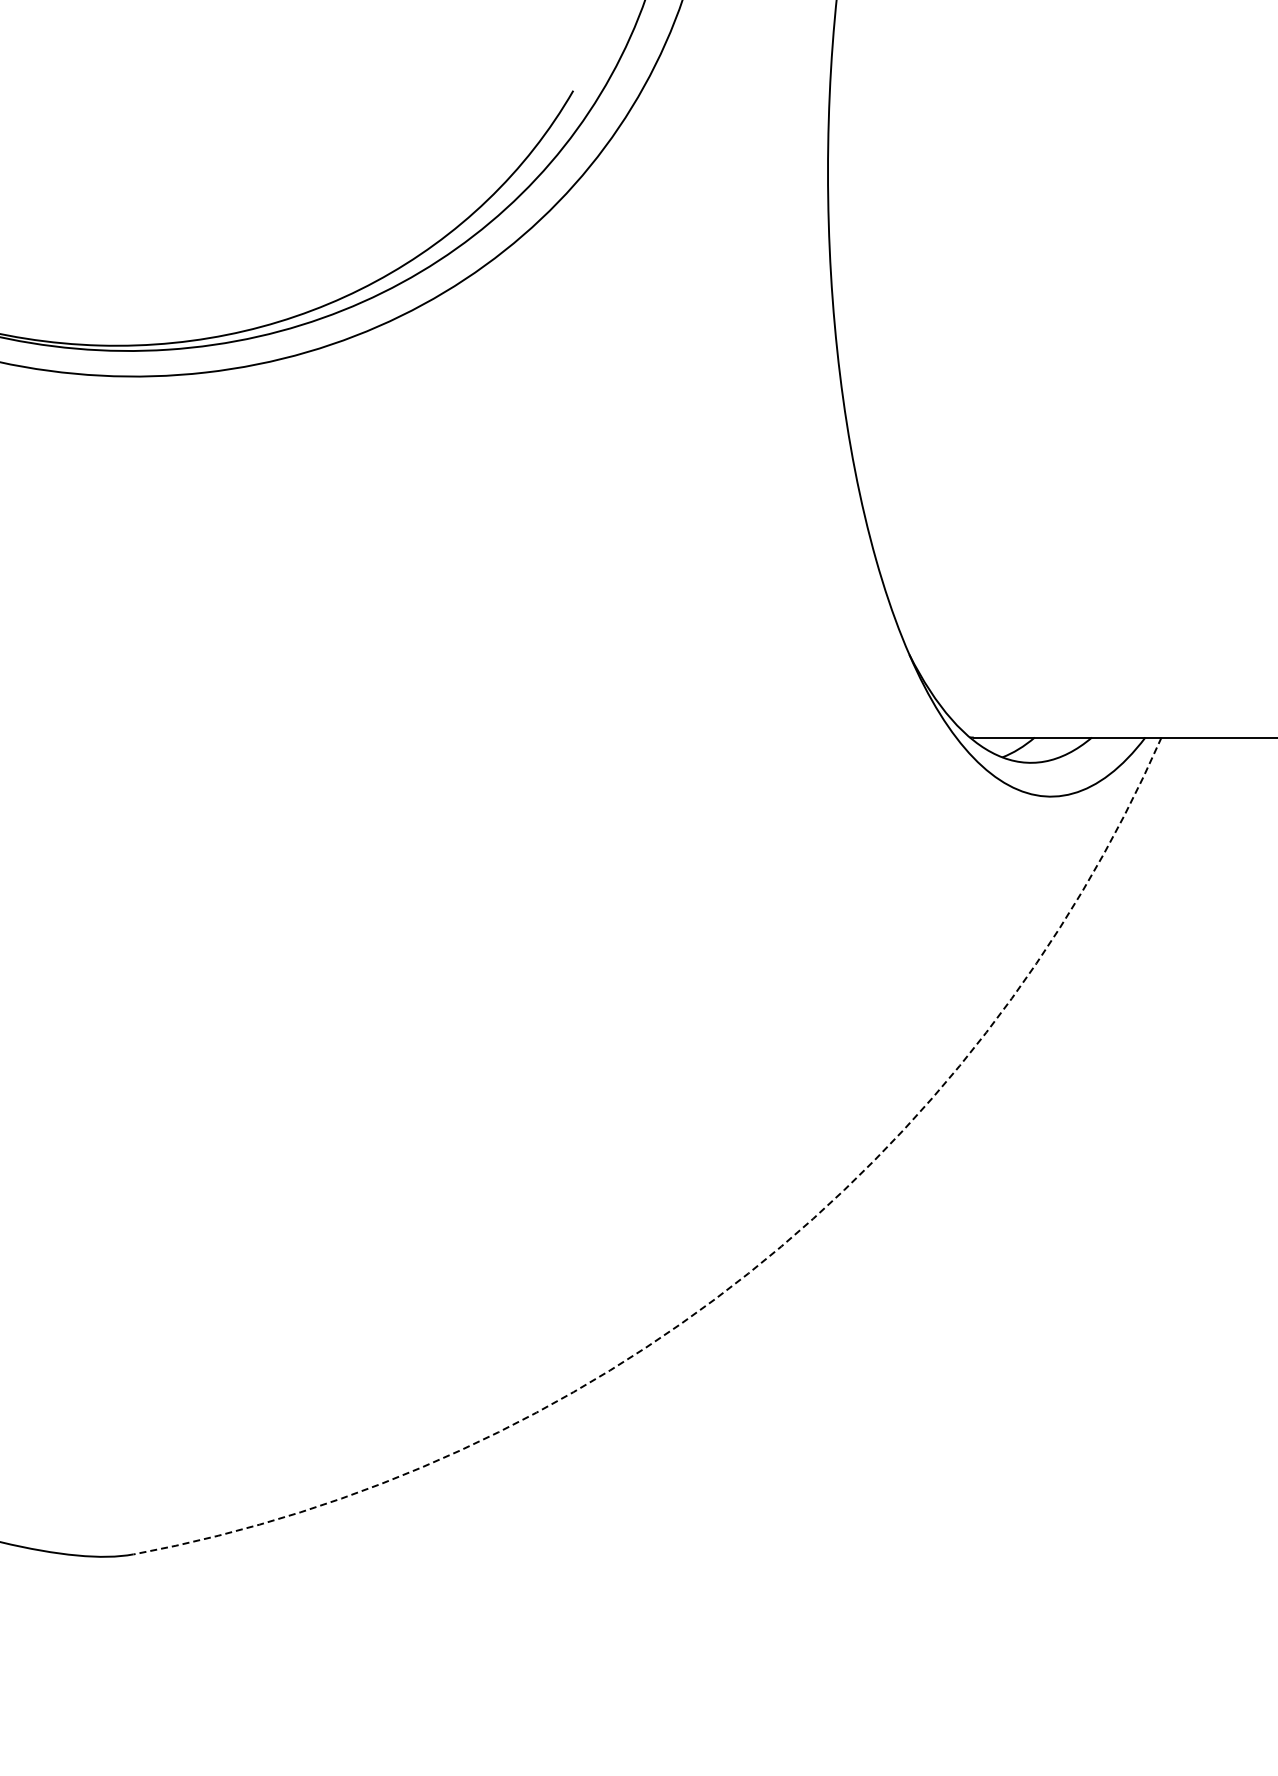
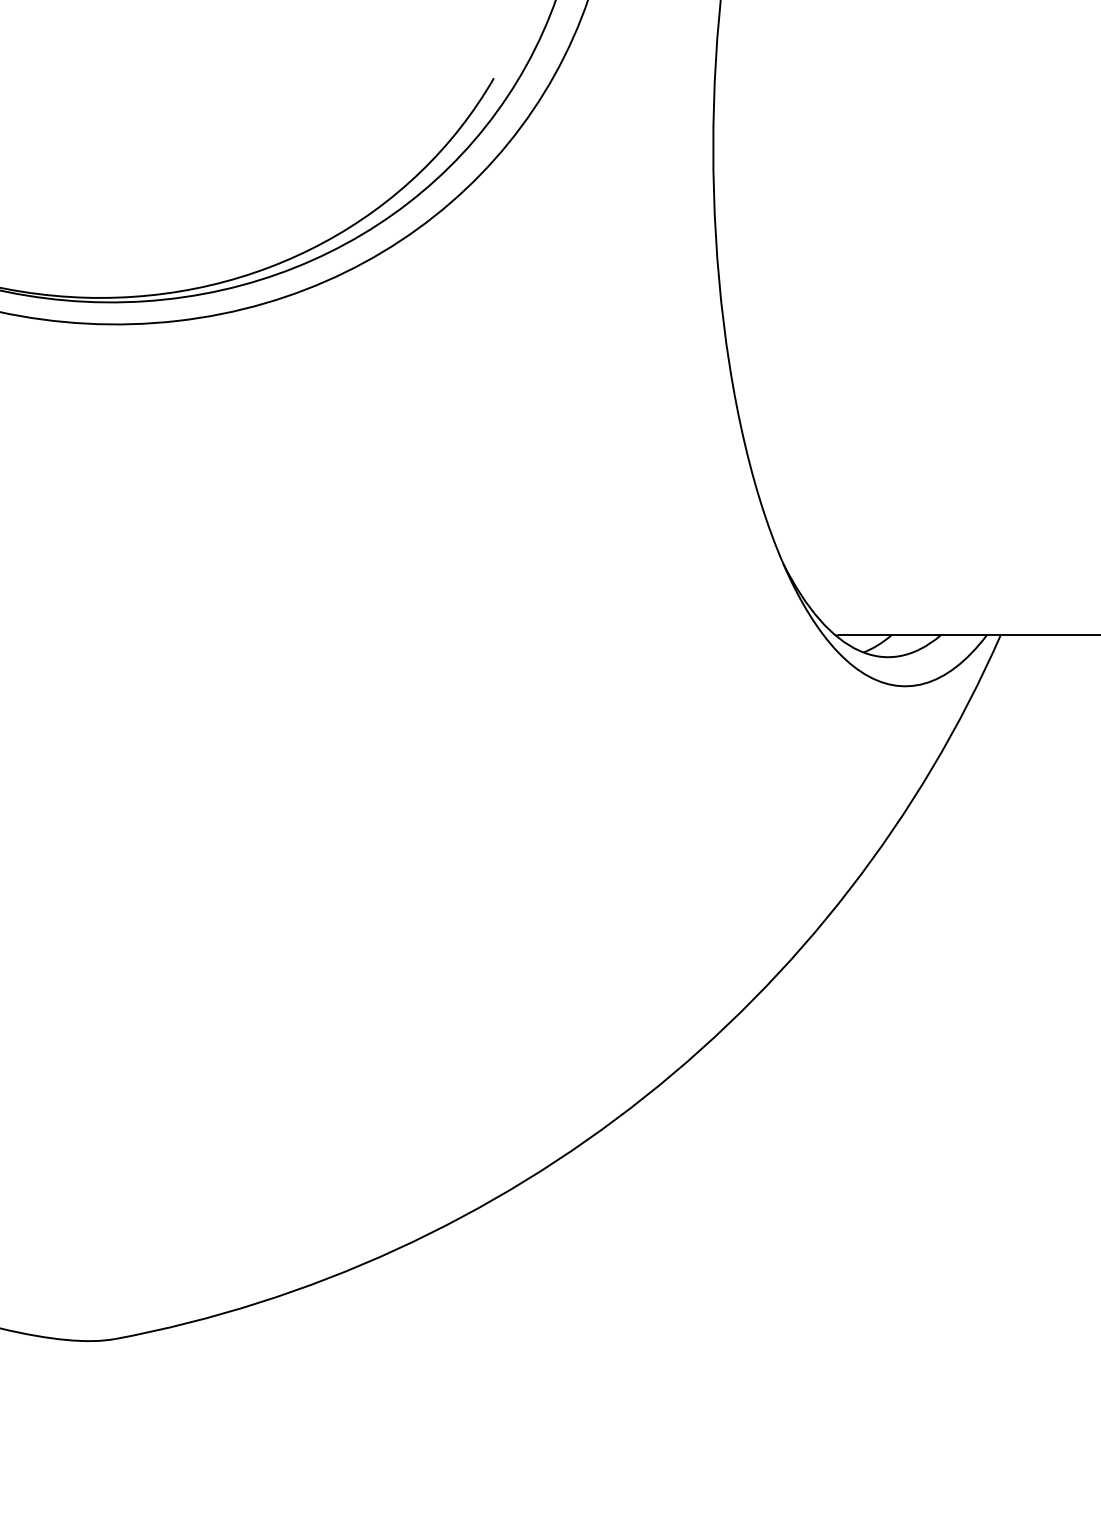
arc: (748, 1273) -> (644, 1097), dashed -> solid

